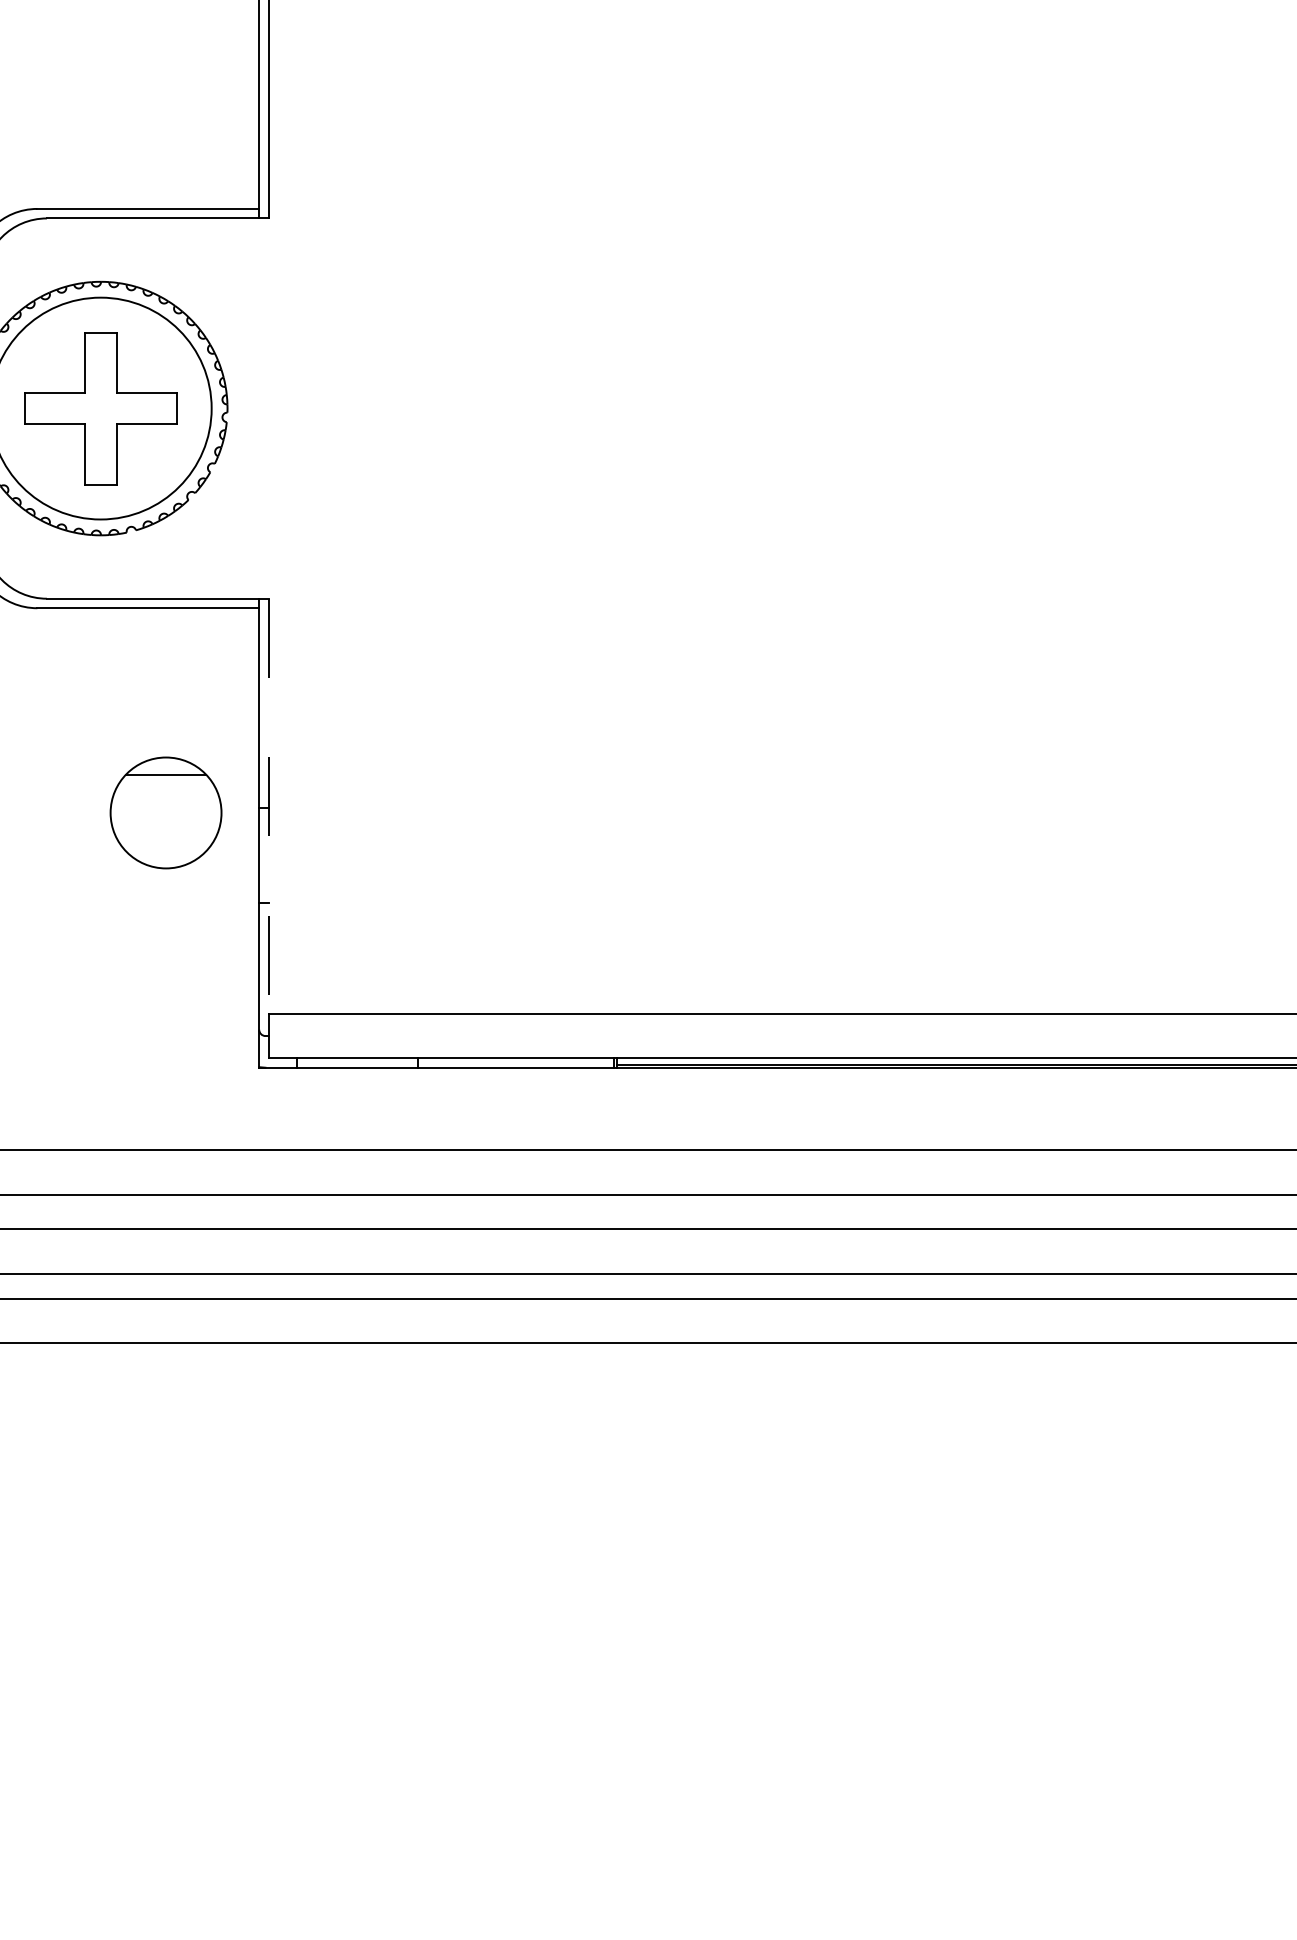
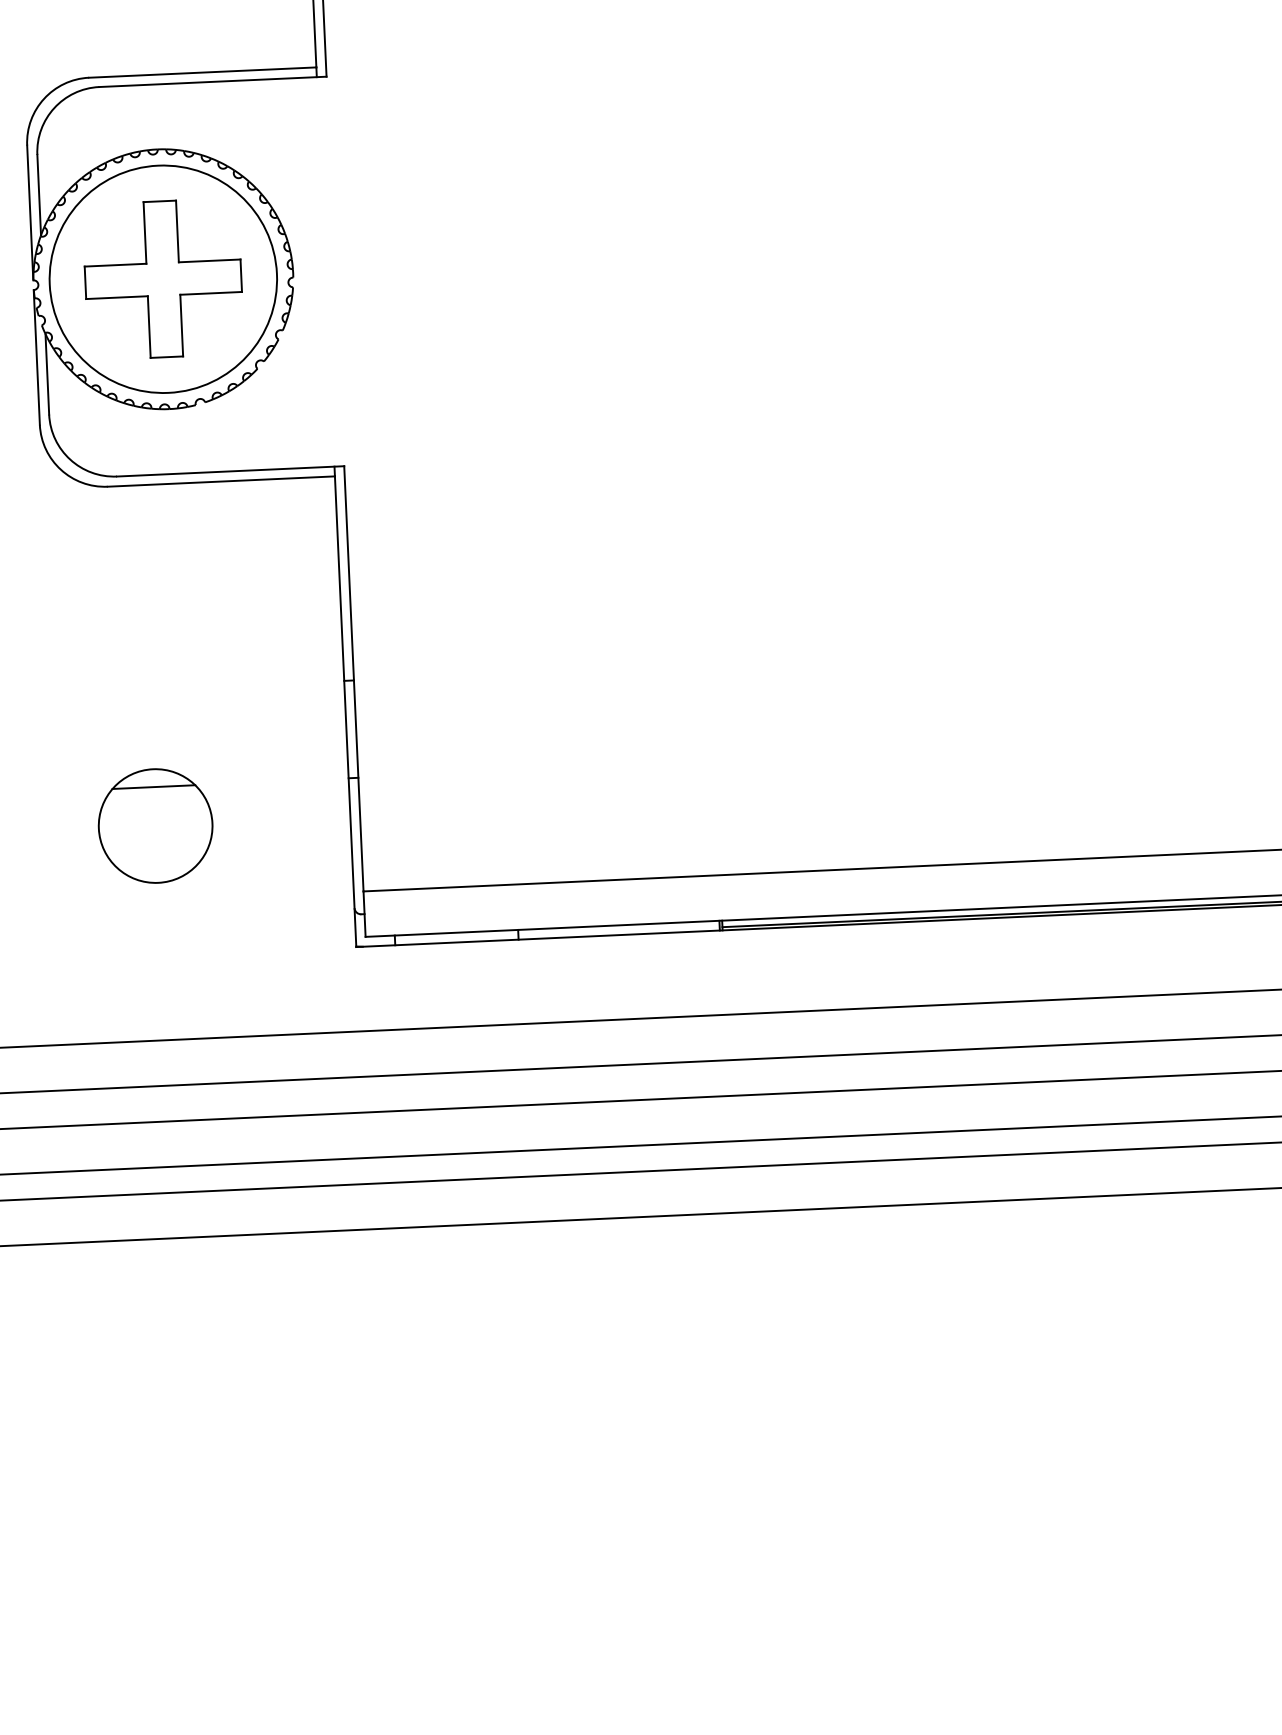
line: (268, 806) -> (353, 679), dashed -> solid
part: (165, 812) -> (155, 825), moved

